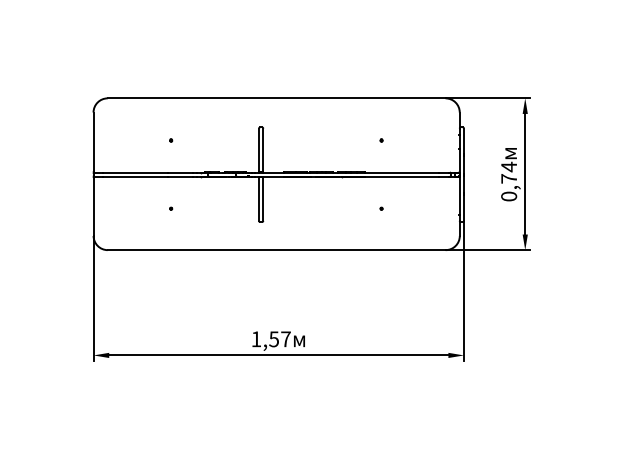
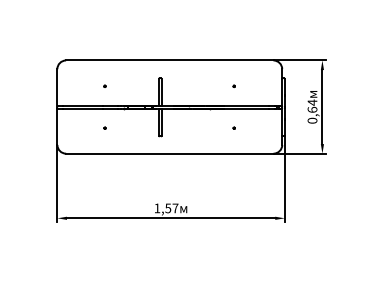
text: (509, 178) -> (312, 109), 0,74 -> 0,64

